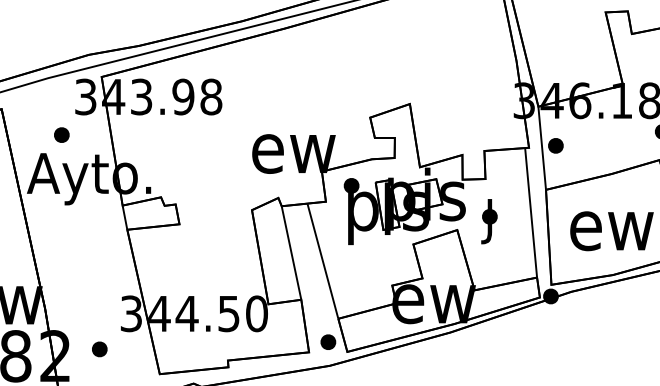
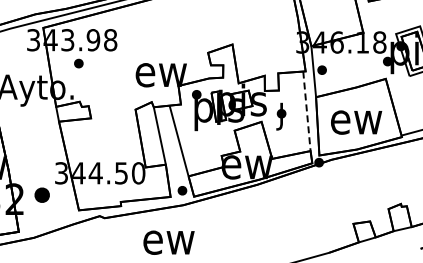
part: (61, 134) -> (78, 63), moved
line: (530, 213) -> (306, 111), solid -> dashed
part: (98, 348) -> (41, 194), size x1.6

